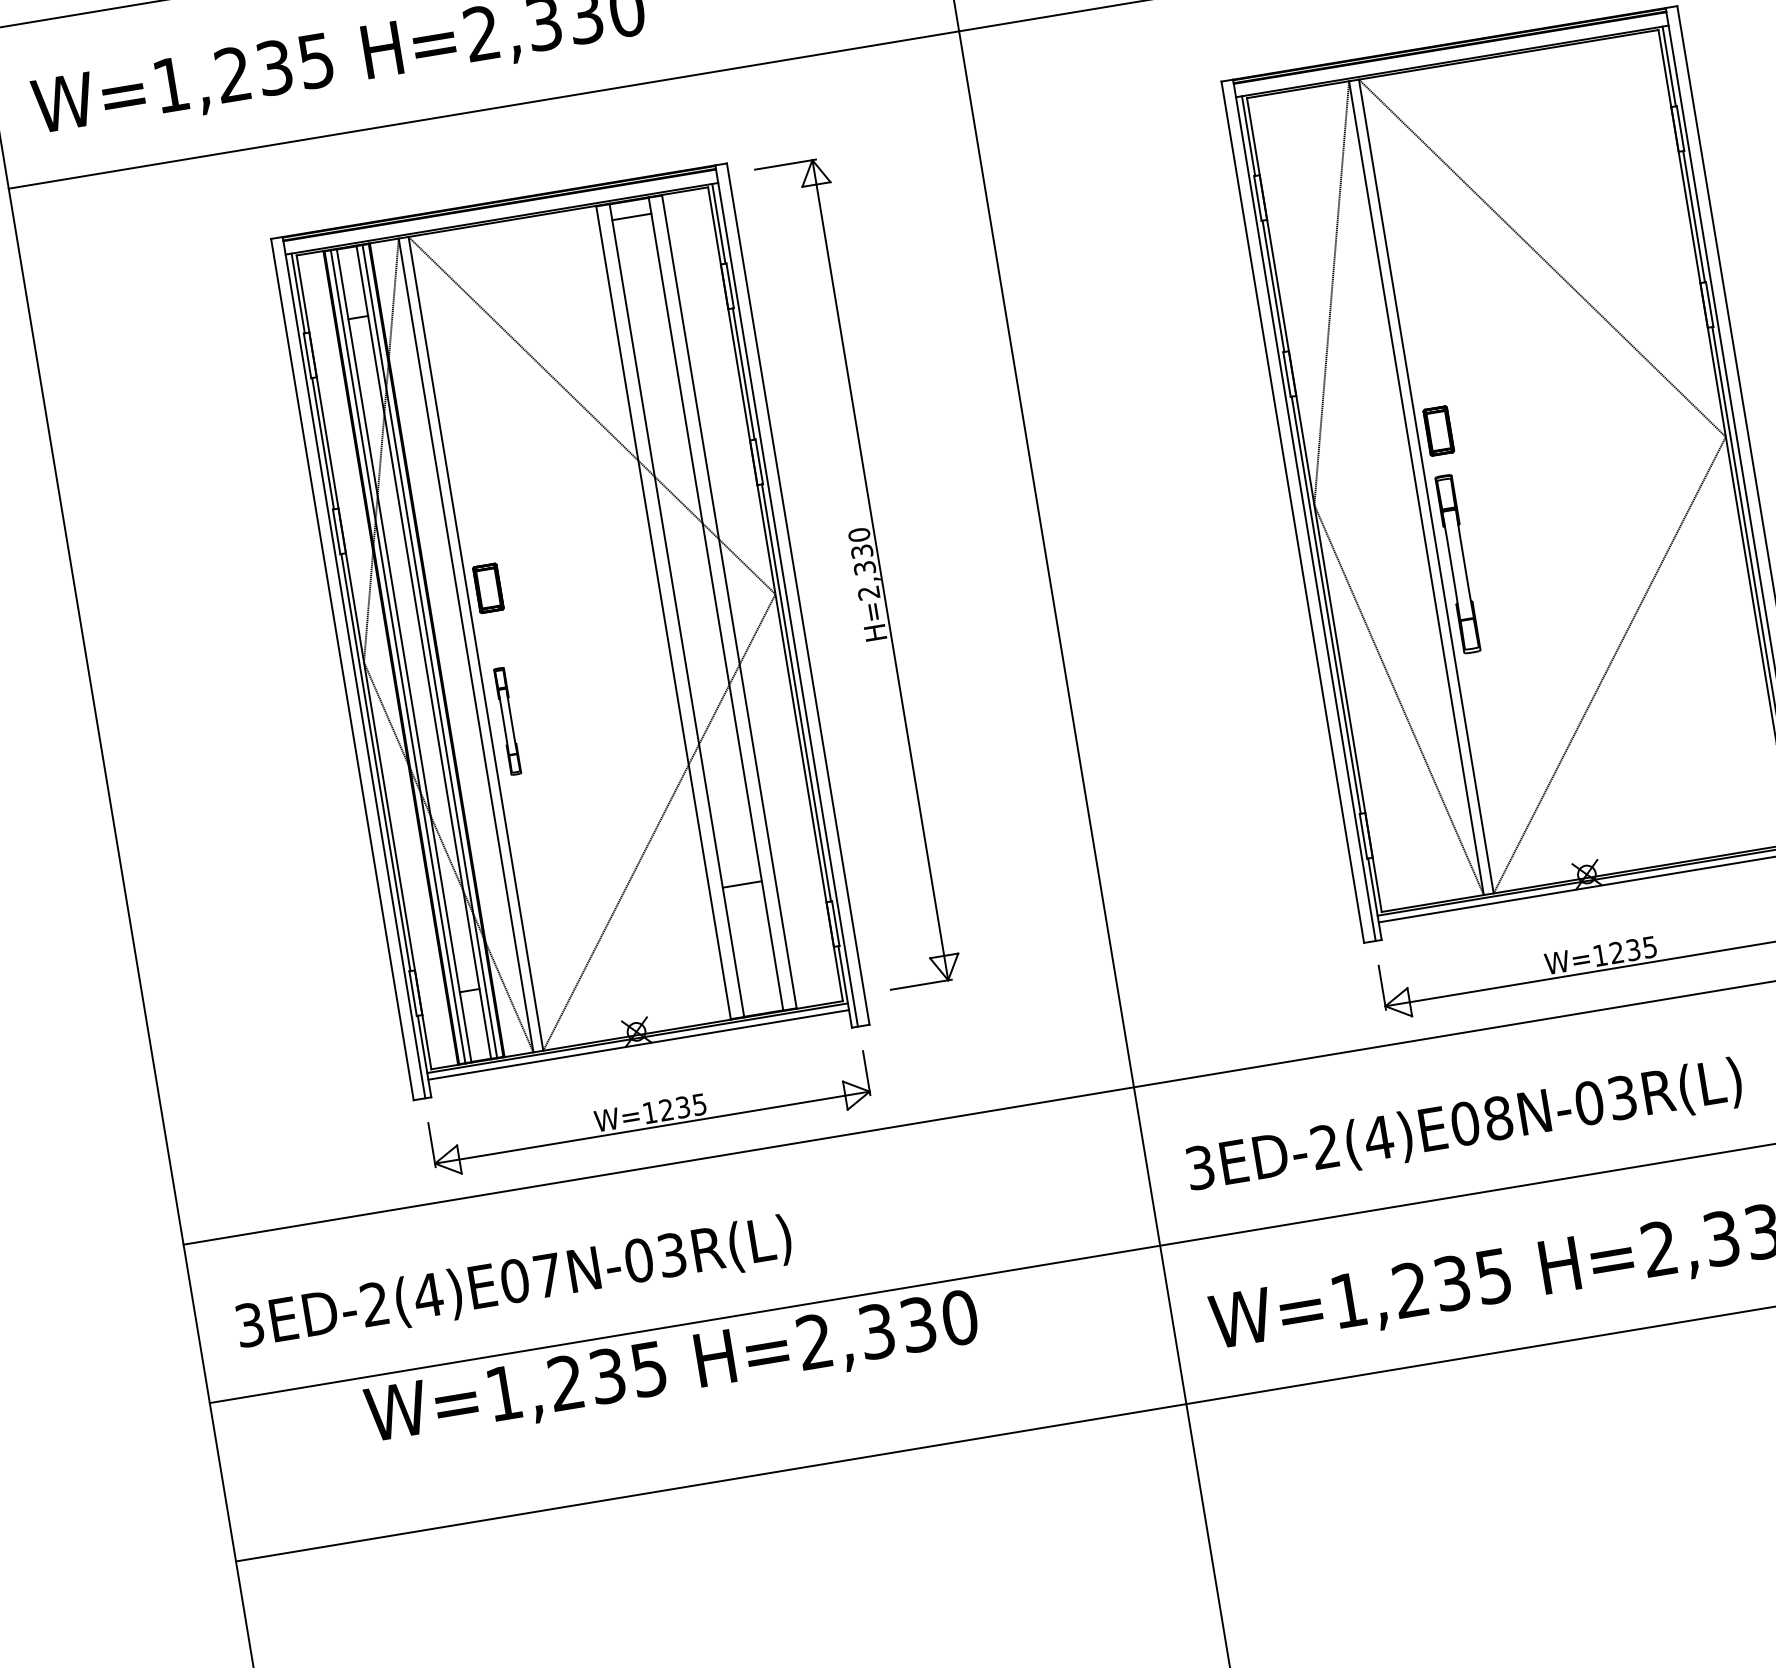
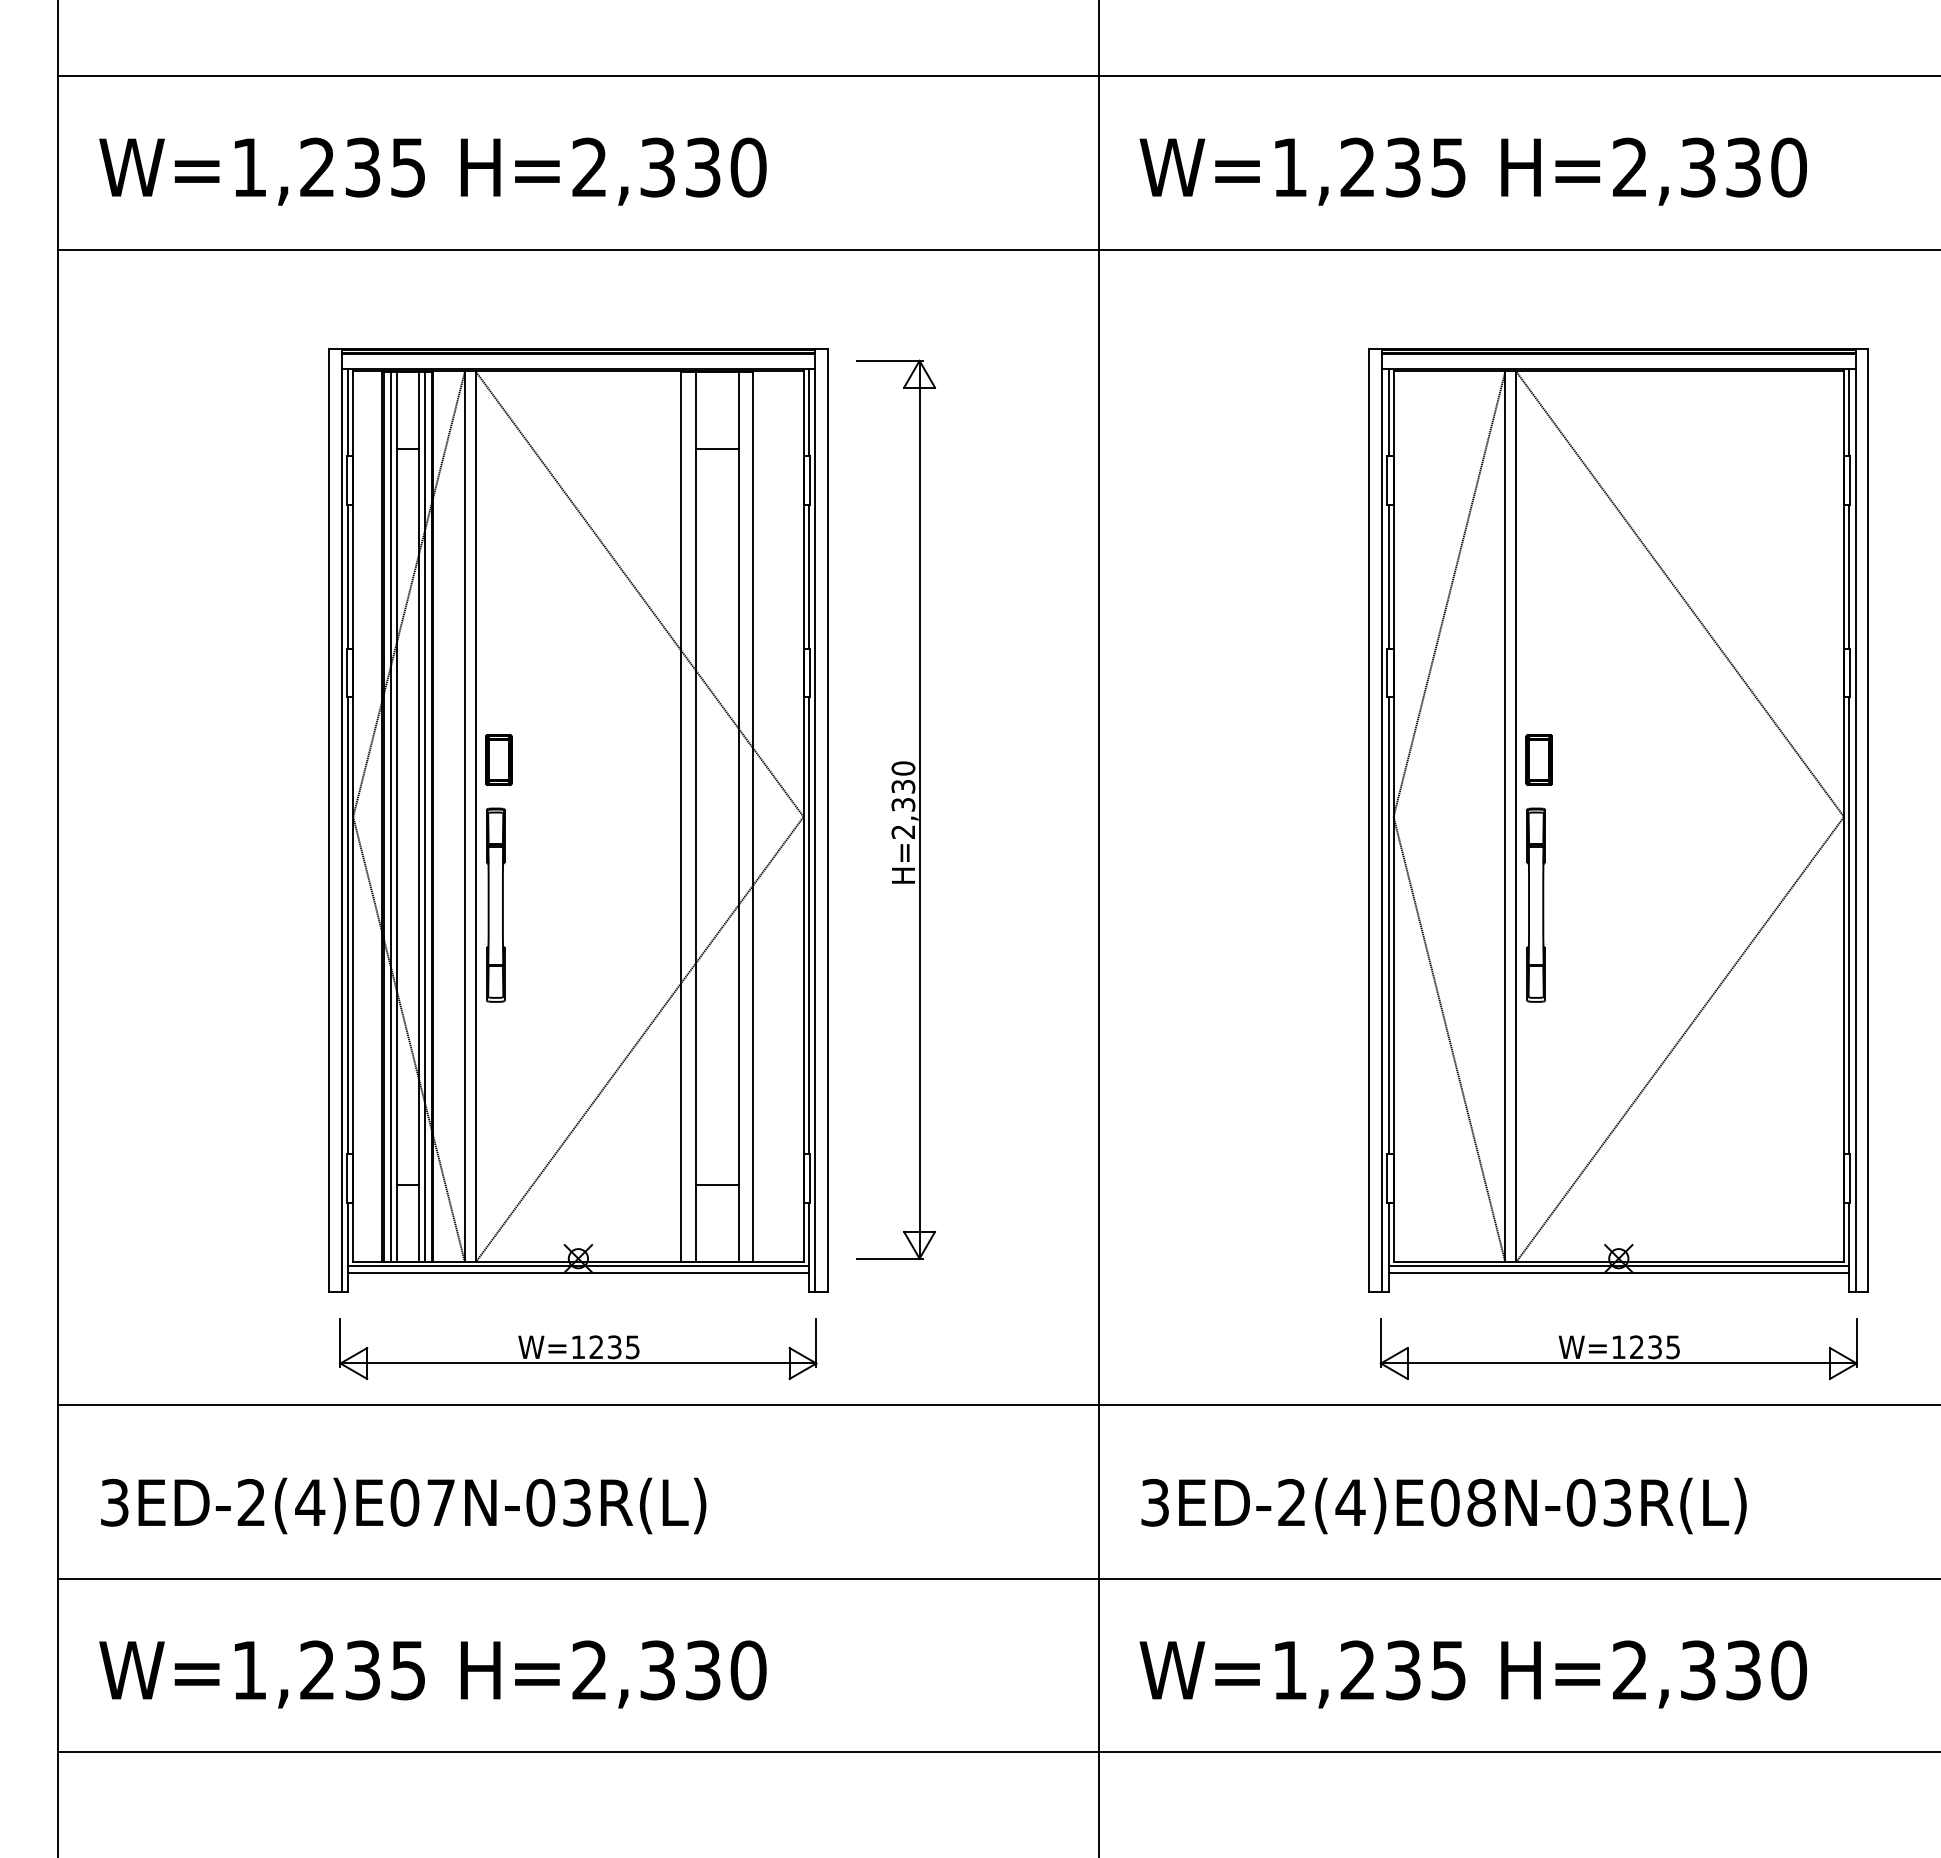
line: (631, 217) -> (716, 448), moved
part: (507, 720) -> (495, 904), size x1.67
line: (741, 884) -> (716, 1185), moved
text: (671, 1369) -> (432, 1674), moved

